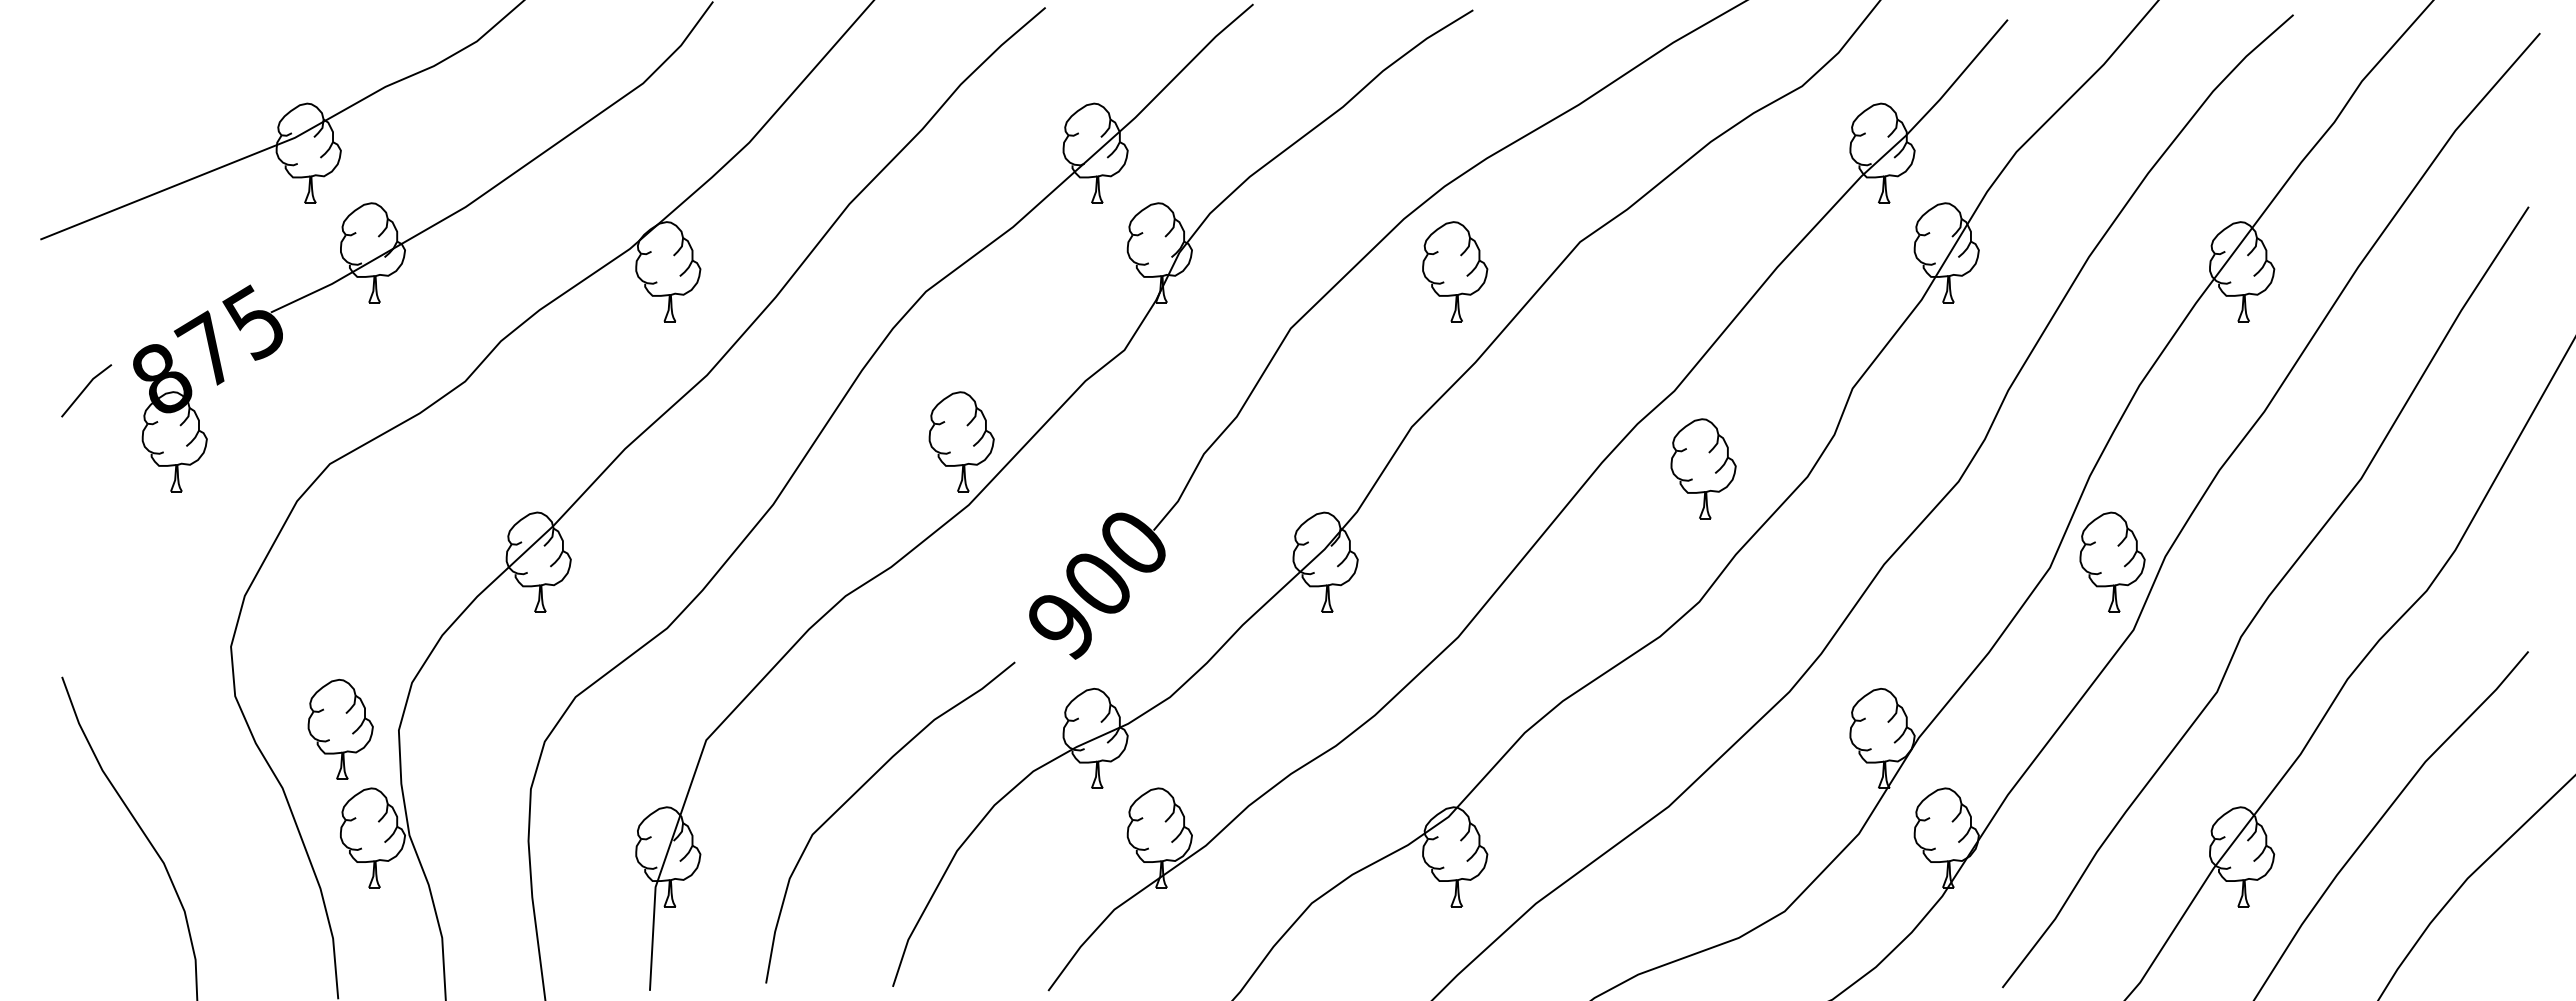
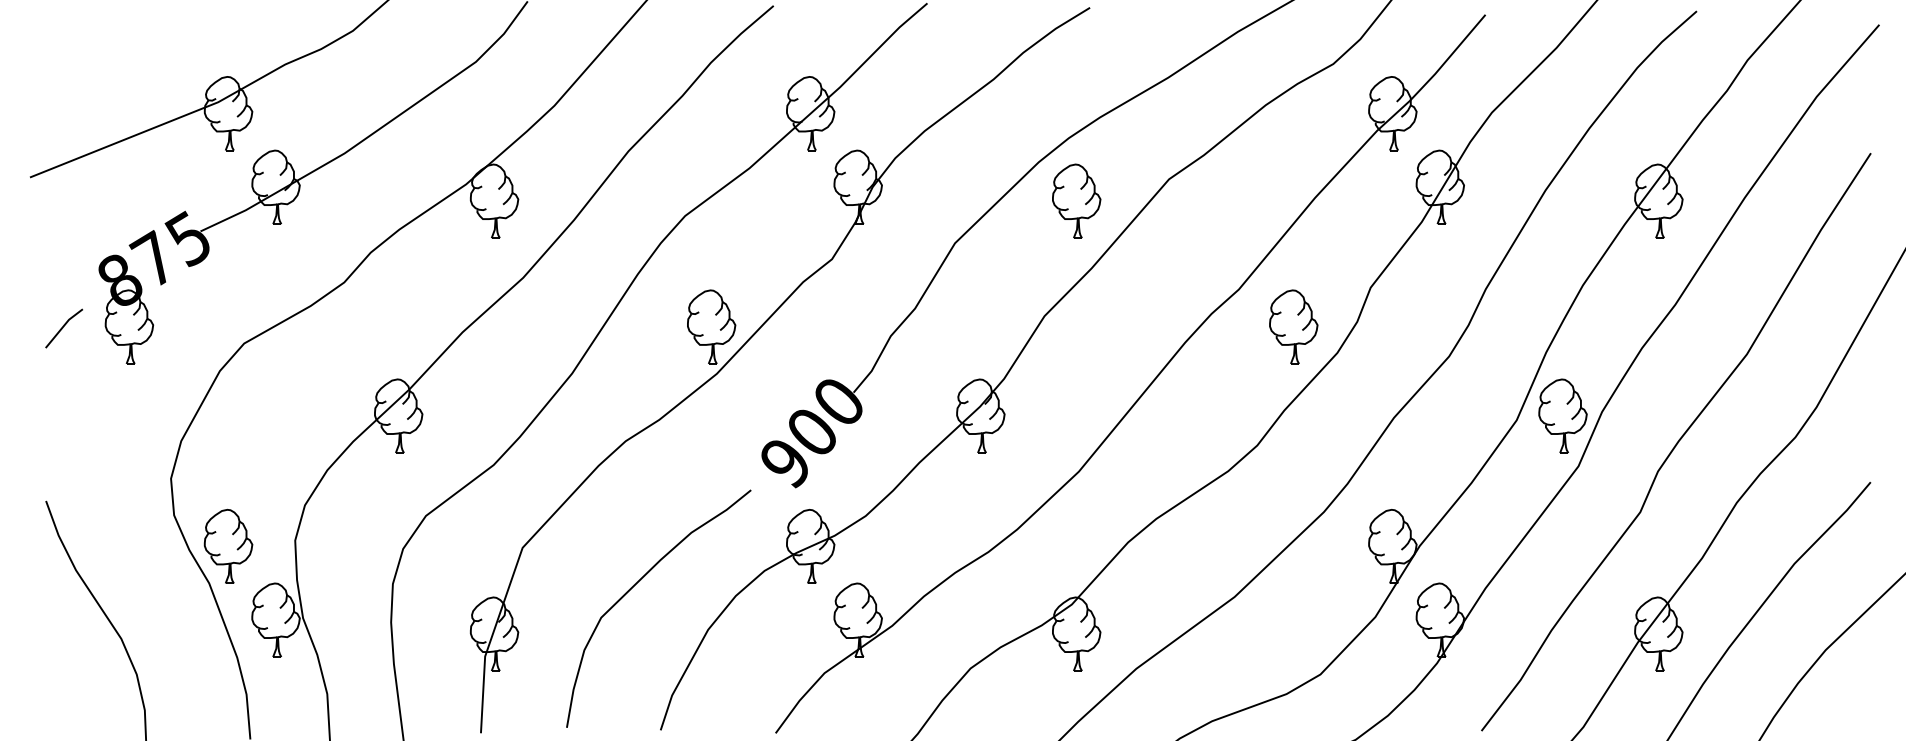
line: (85, 389) -> (63, 327), moved
part: (1703, 468) -> (1293, 326), moved
part: (340, 729) -> (228, 546), moved

